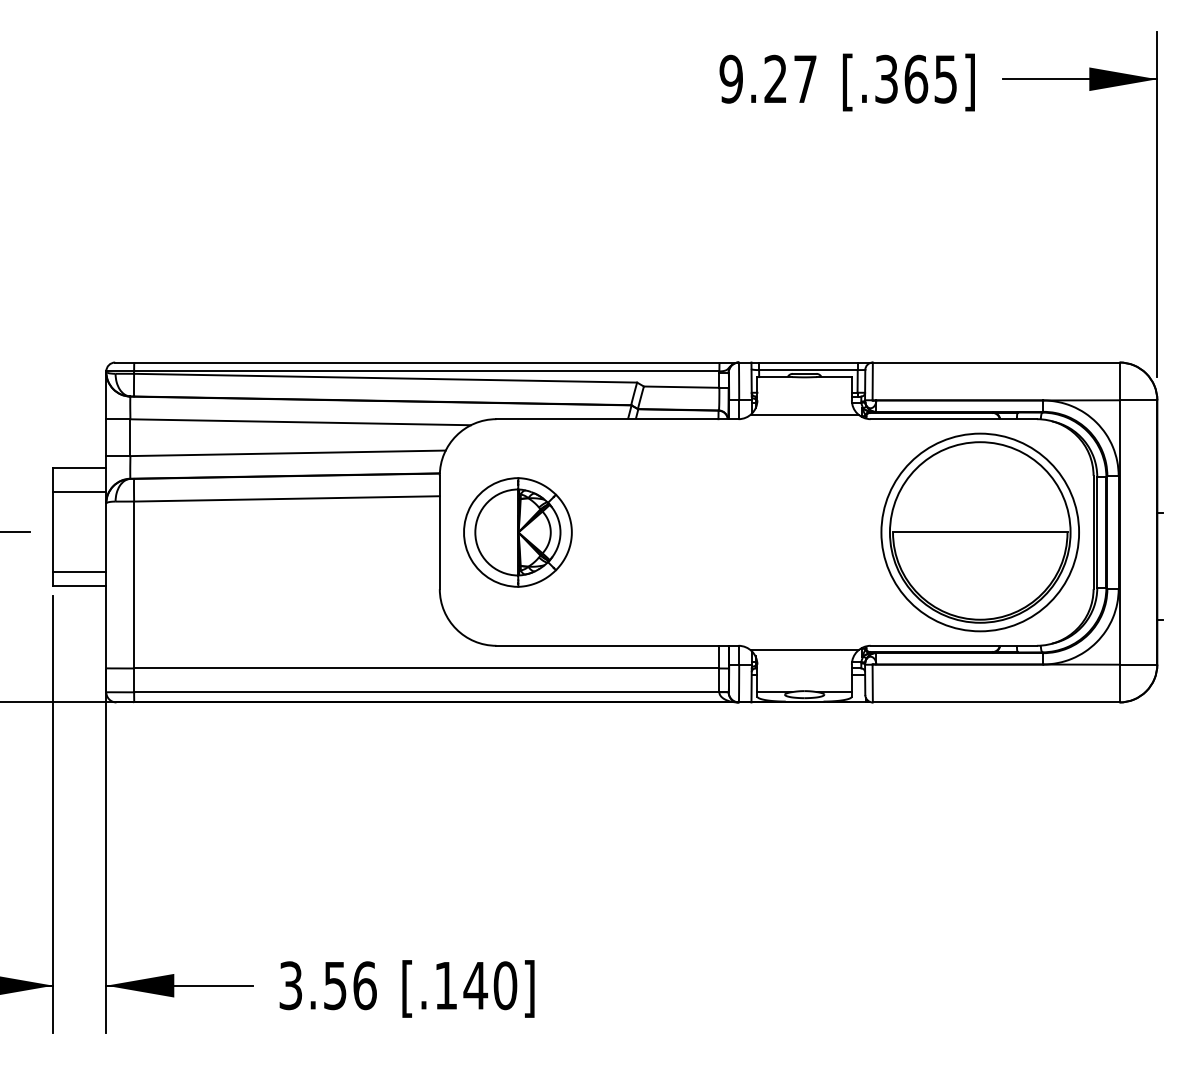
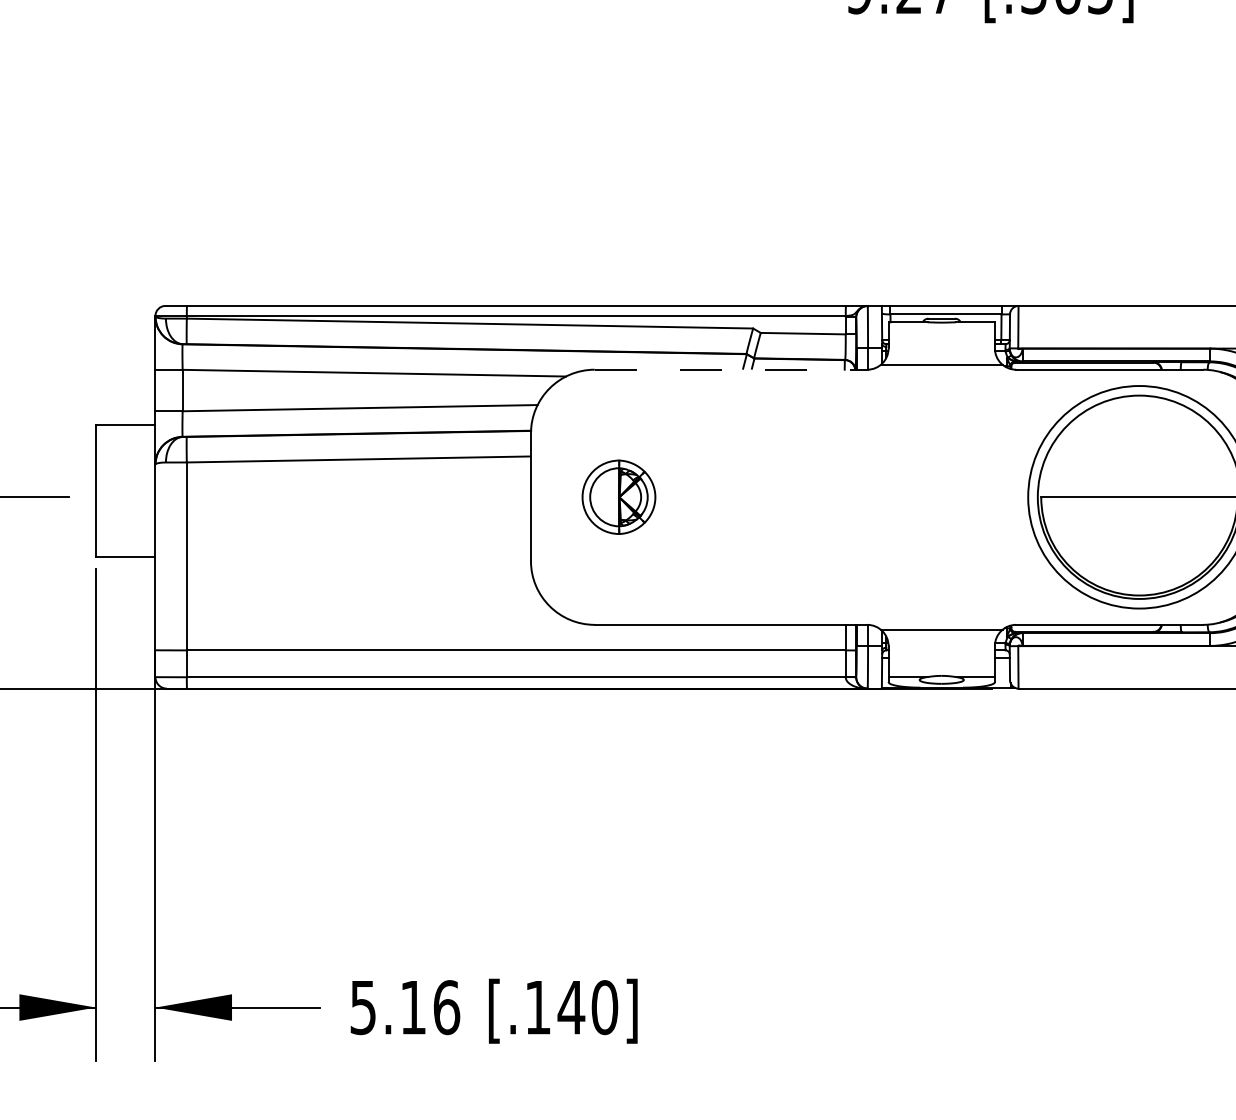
line: (618, 419) -> (732, 370), solid -> dashed
line: (79, 492) -> (125, 452), removed
part: (517, 532) -> (618, 497), size x0.6
line: (79, 572) -> (125, 542), removed
text: (313, 985) -> (388, 1007), 3.56 -> 5.16

